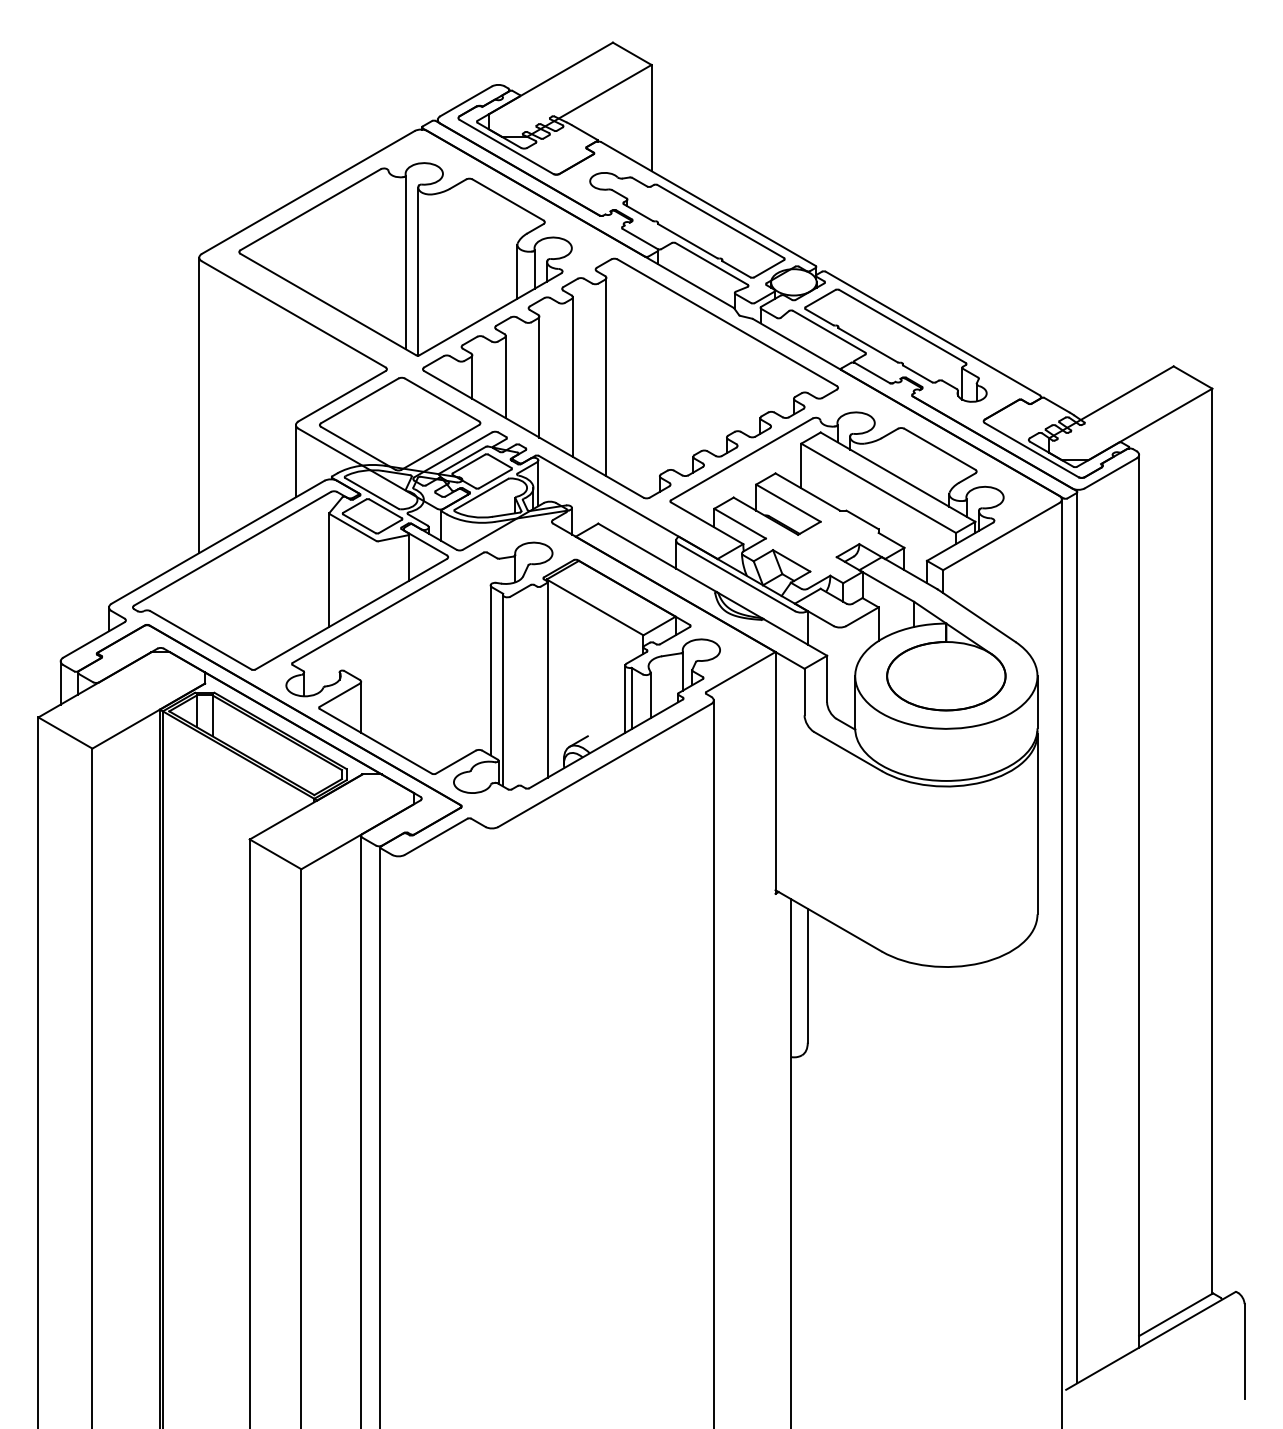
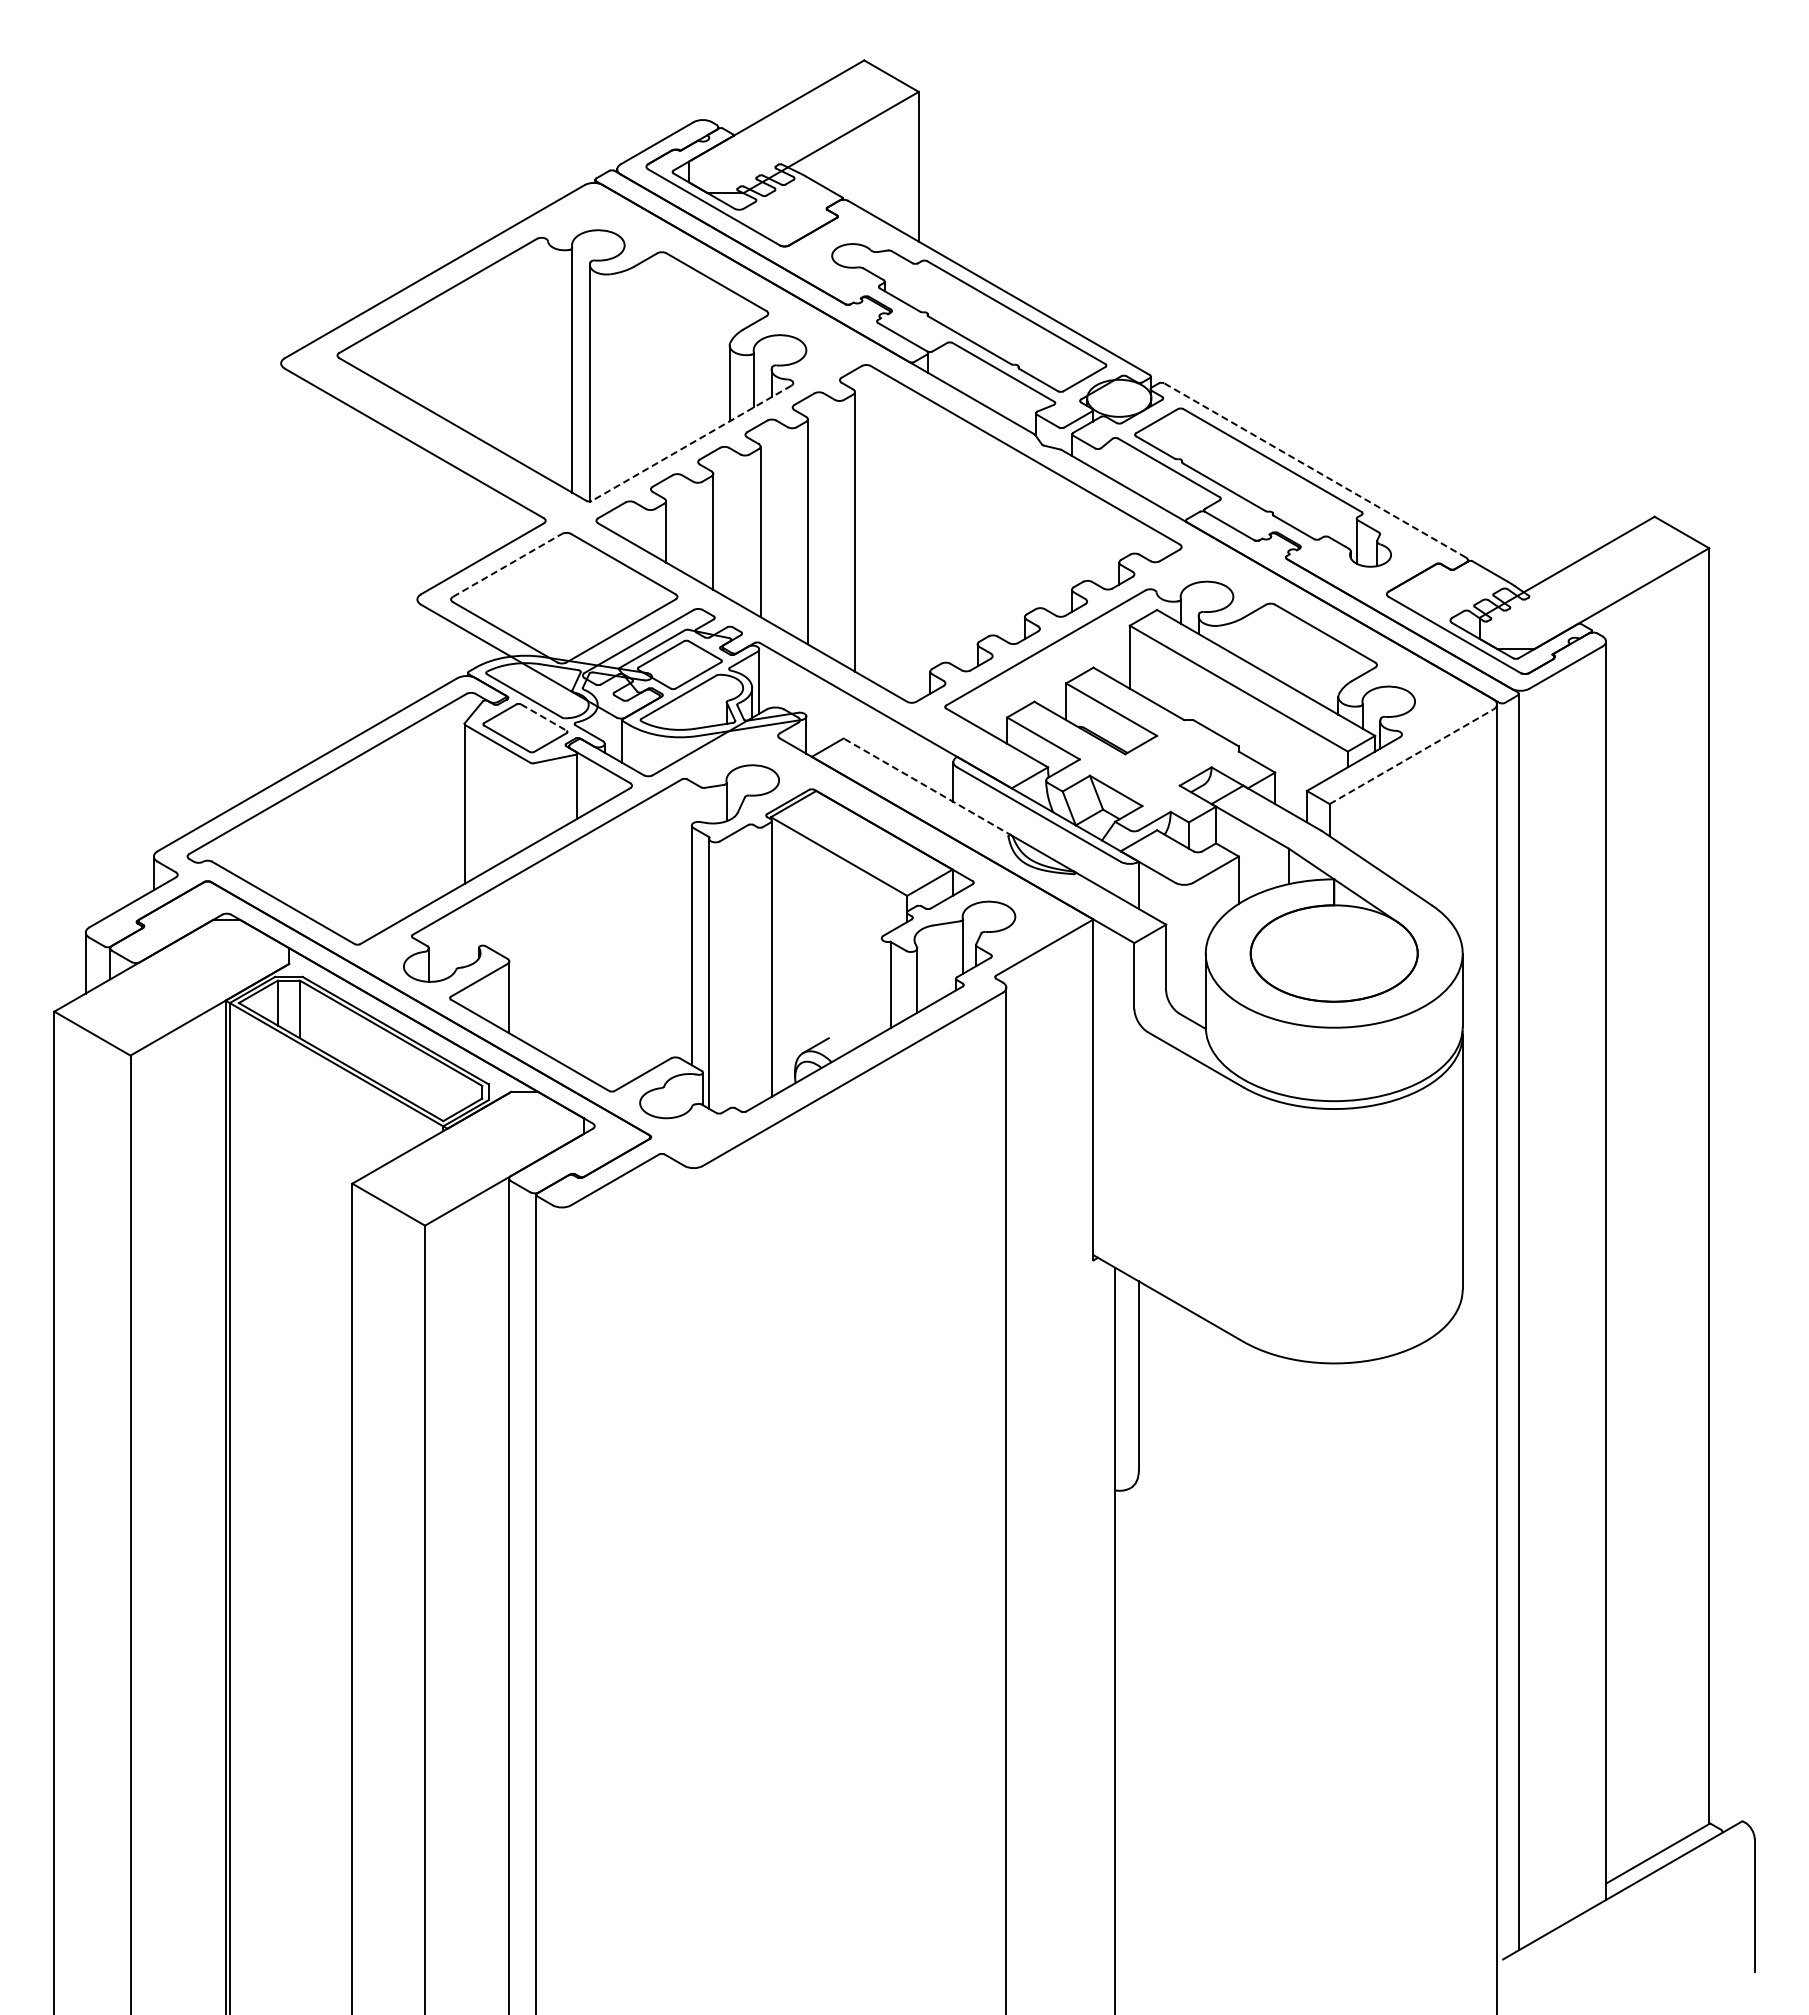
line: (490, 314) -> (691, 443), solid -> dashed
line: (932, 333) -> (1314, 470), solid -> dashed
line: (359, 400) -> (507, 565), solid -> dashed
line: (199, 405) -> (281, 571), removed
line: (296, 461) -> (417, 650), removed
line: (386, 508) -> (544, 717), solid -> dashed
line: (1001, 536) -> (1411, 756), solid -> dashed
line: (658, 558) -> (928, 787), solid -> dashed
line: (625, 698) -> (881, 985), removed

